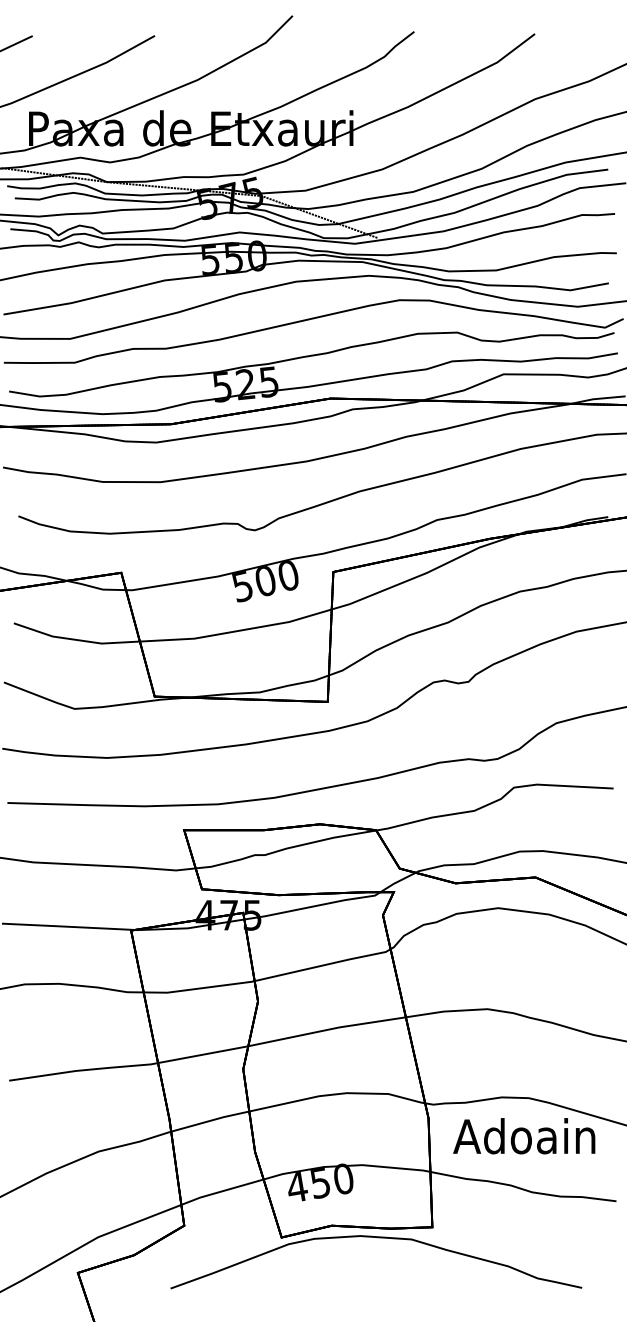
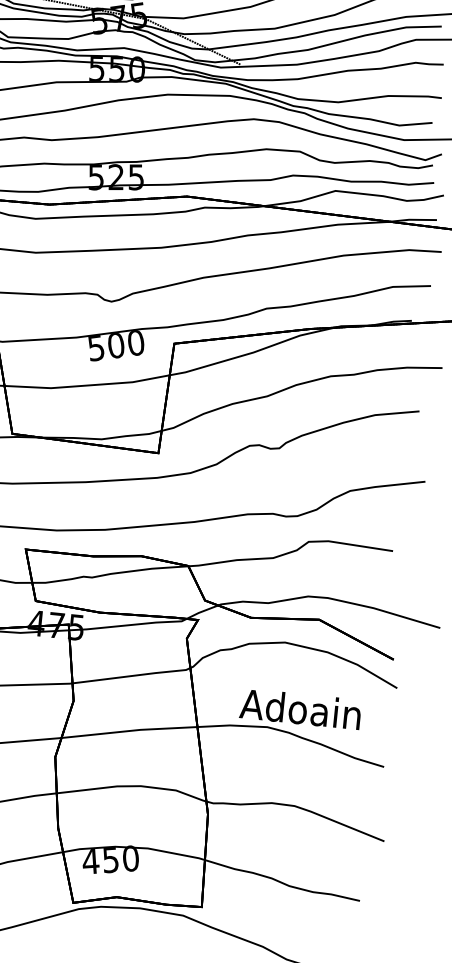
text: (524, 1136) -> (300, 709), moved

